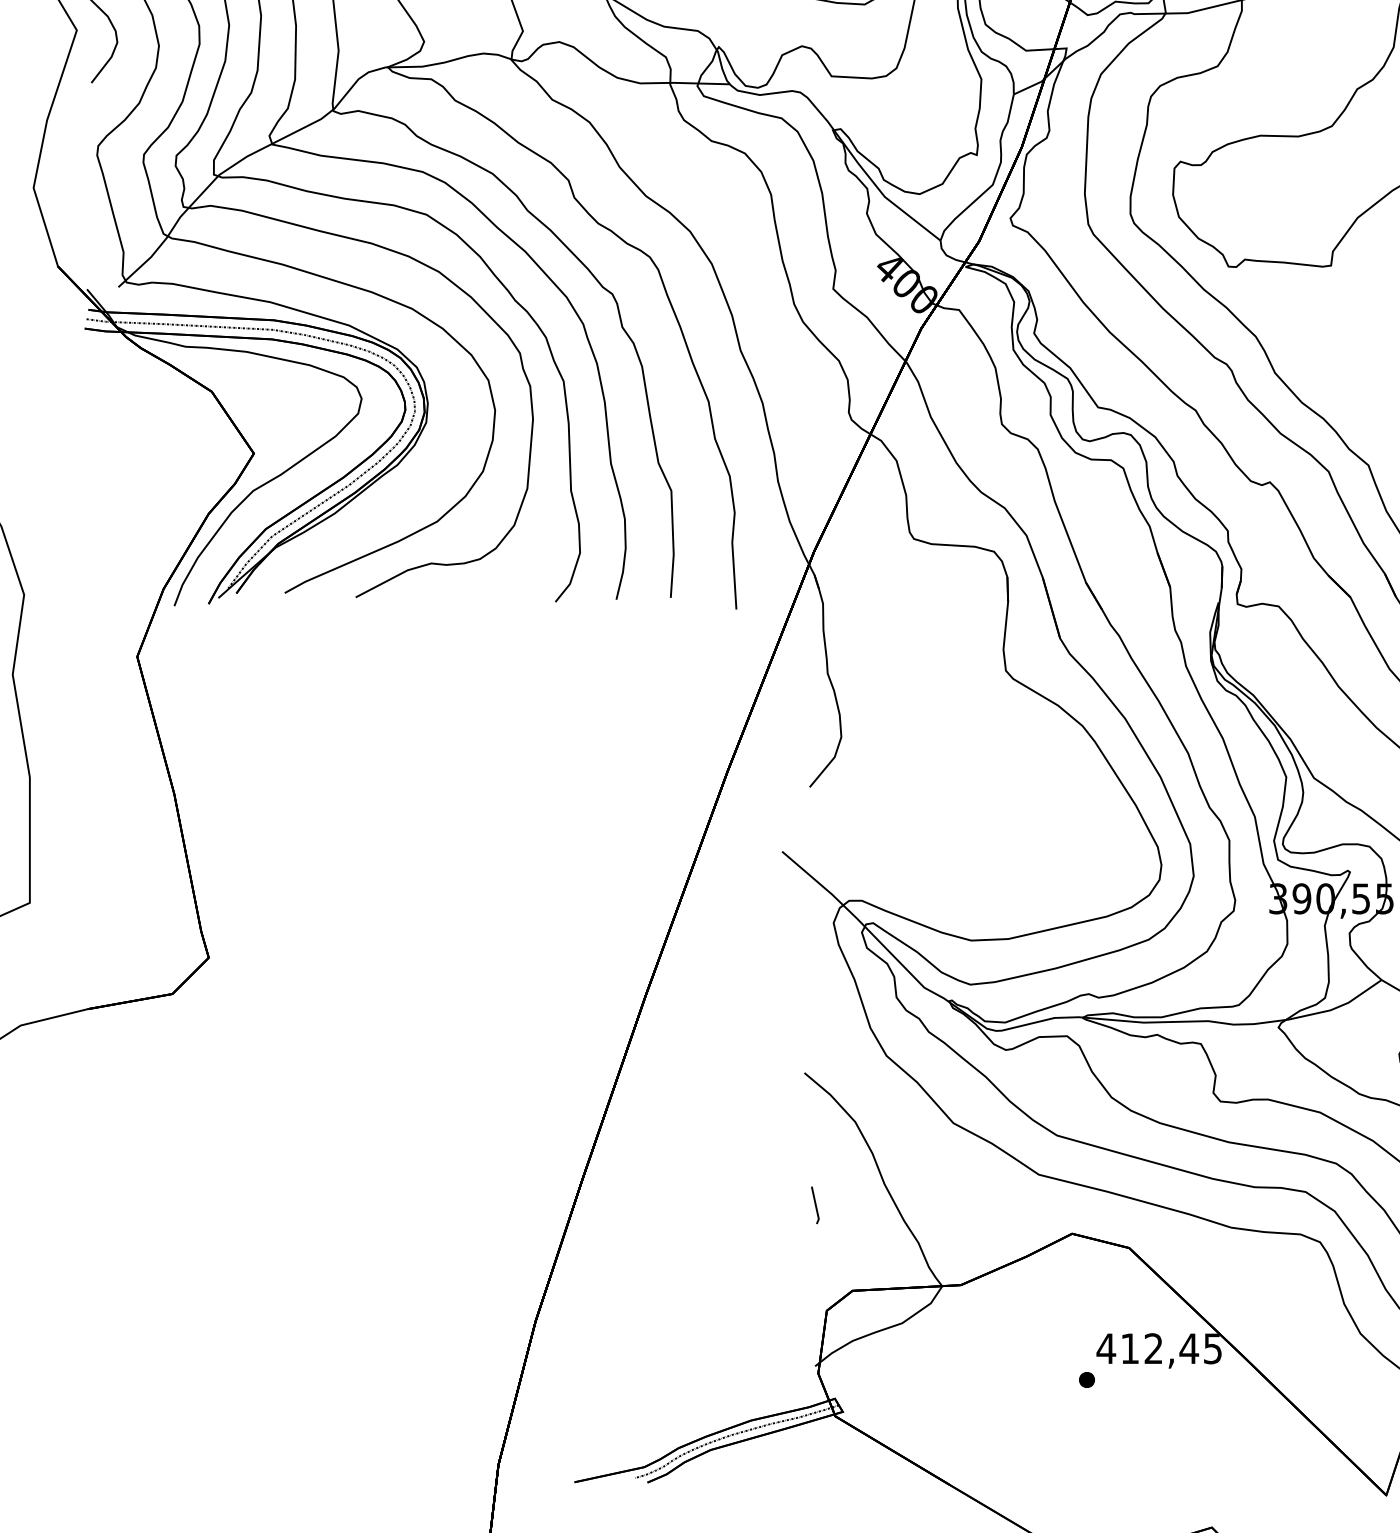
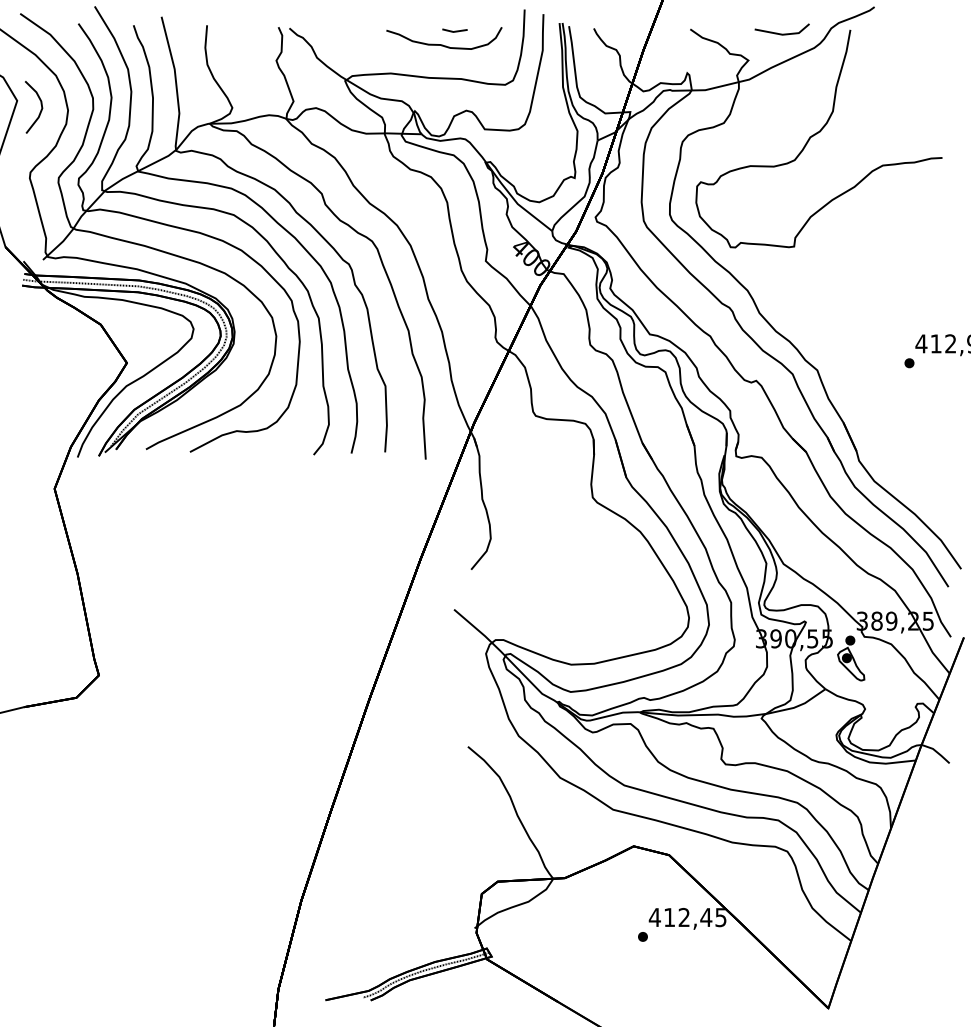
line: (815, 1204) -> (474, 828), removed

